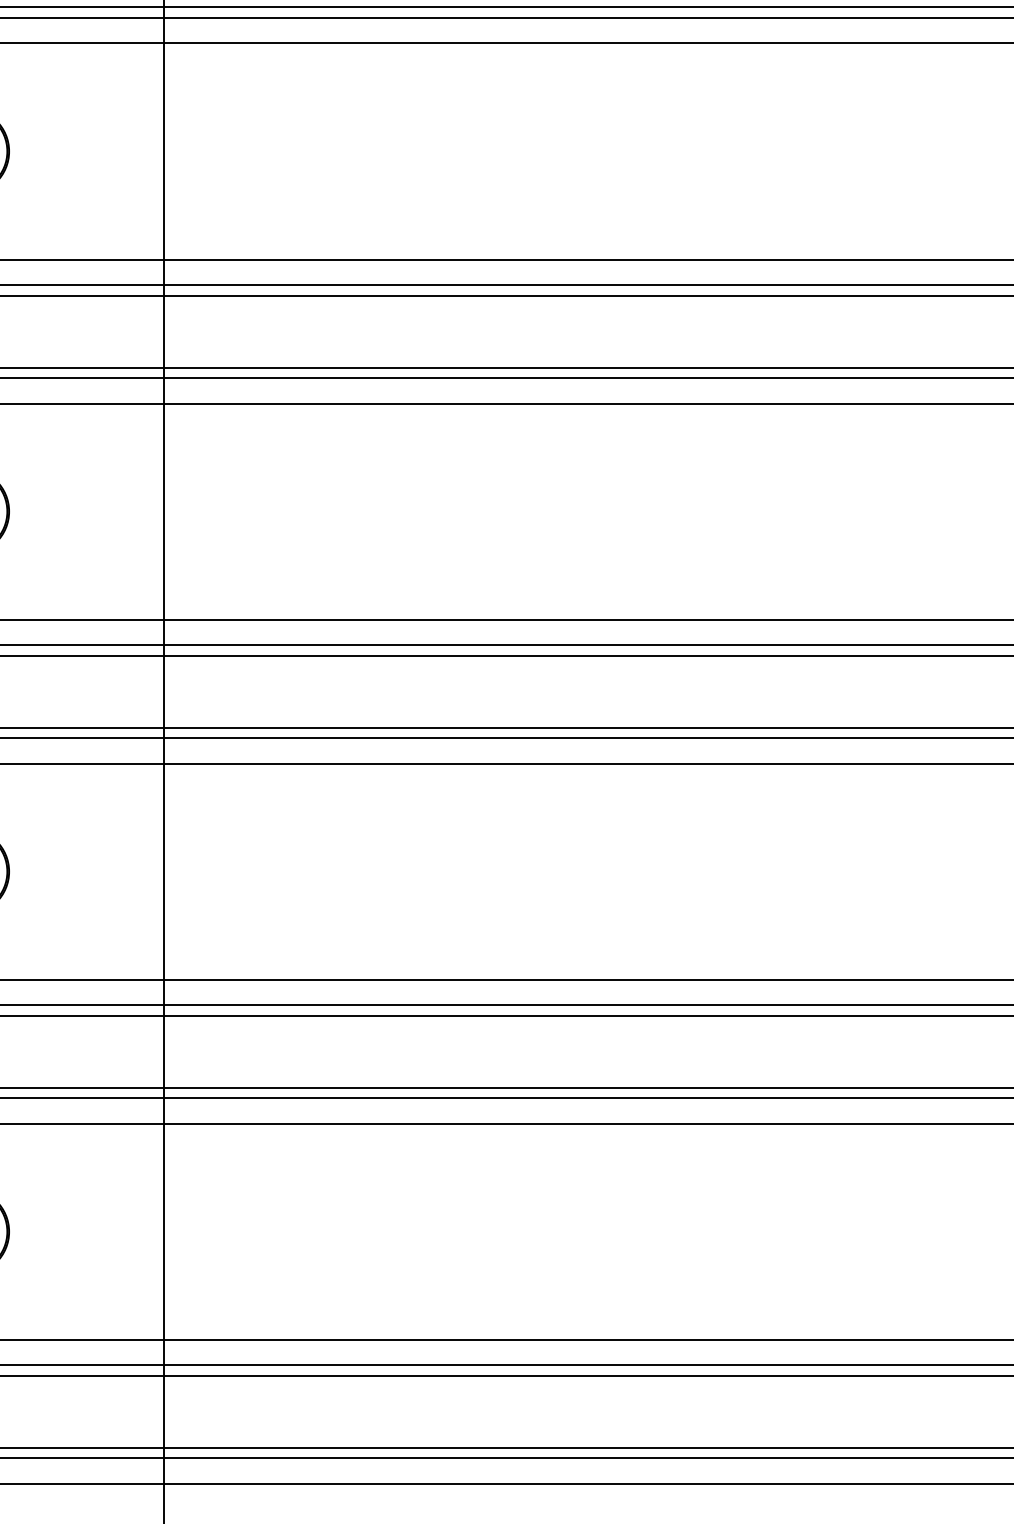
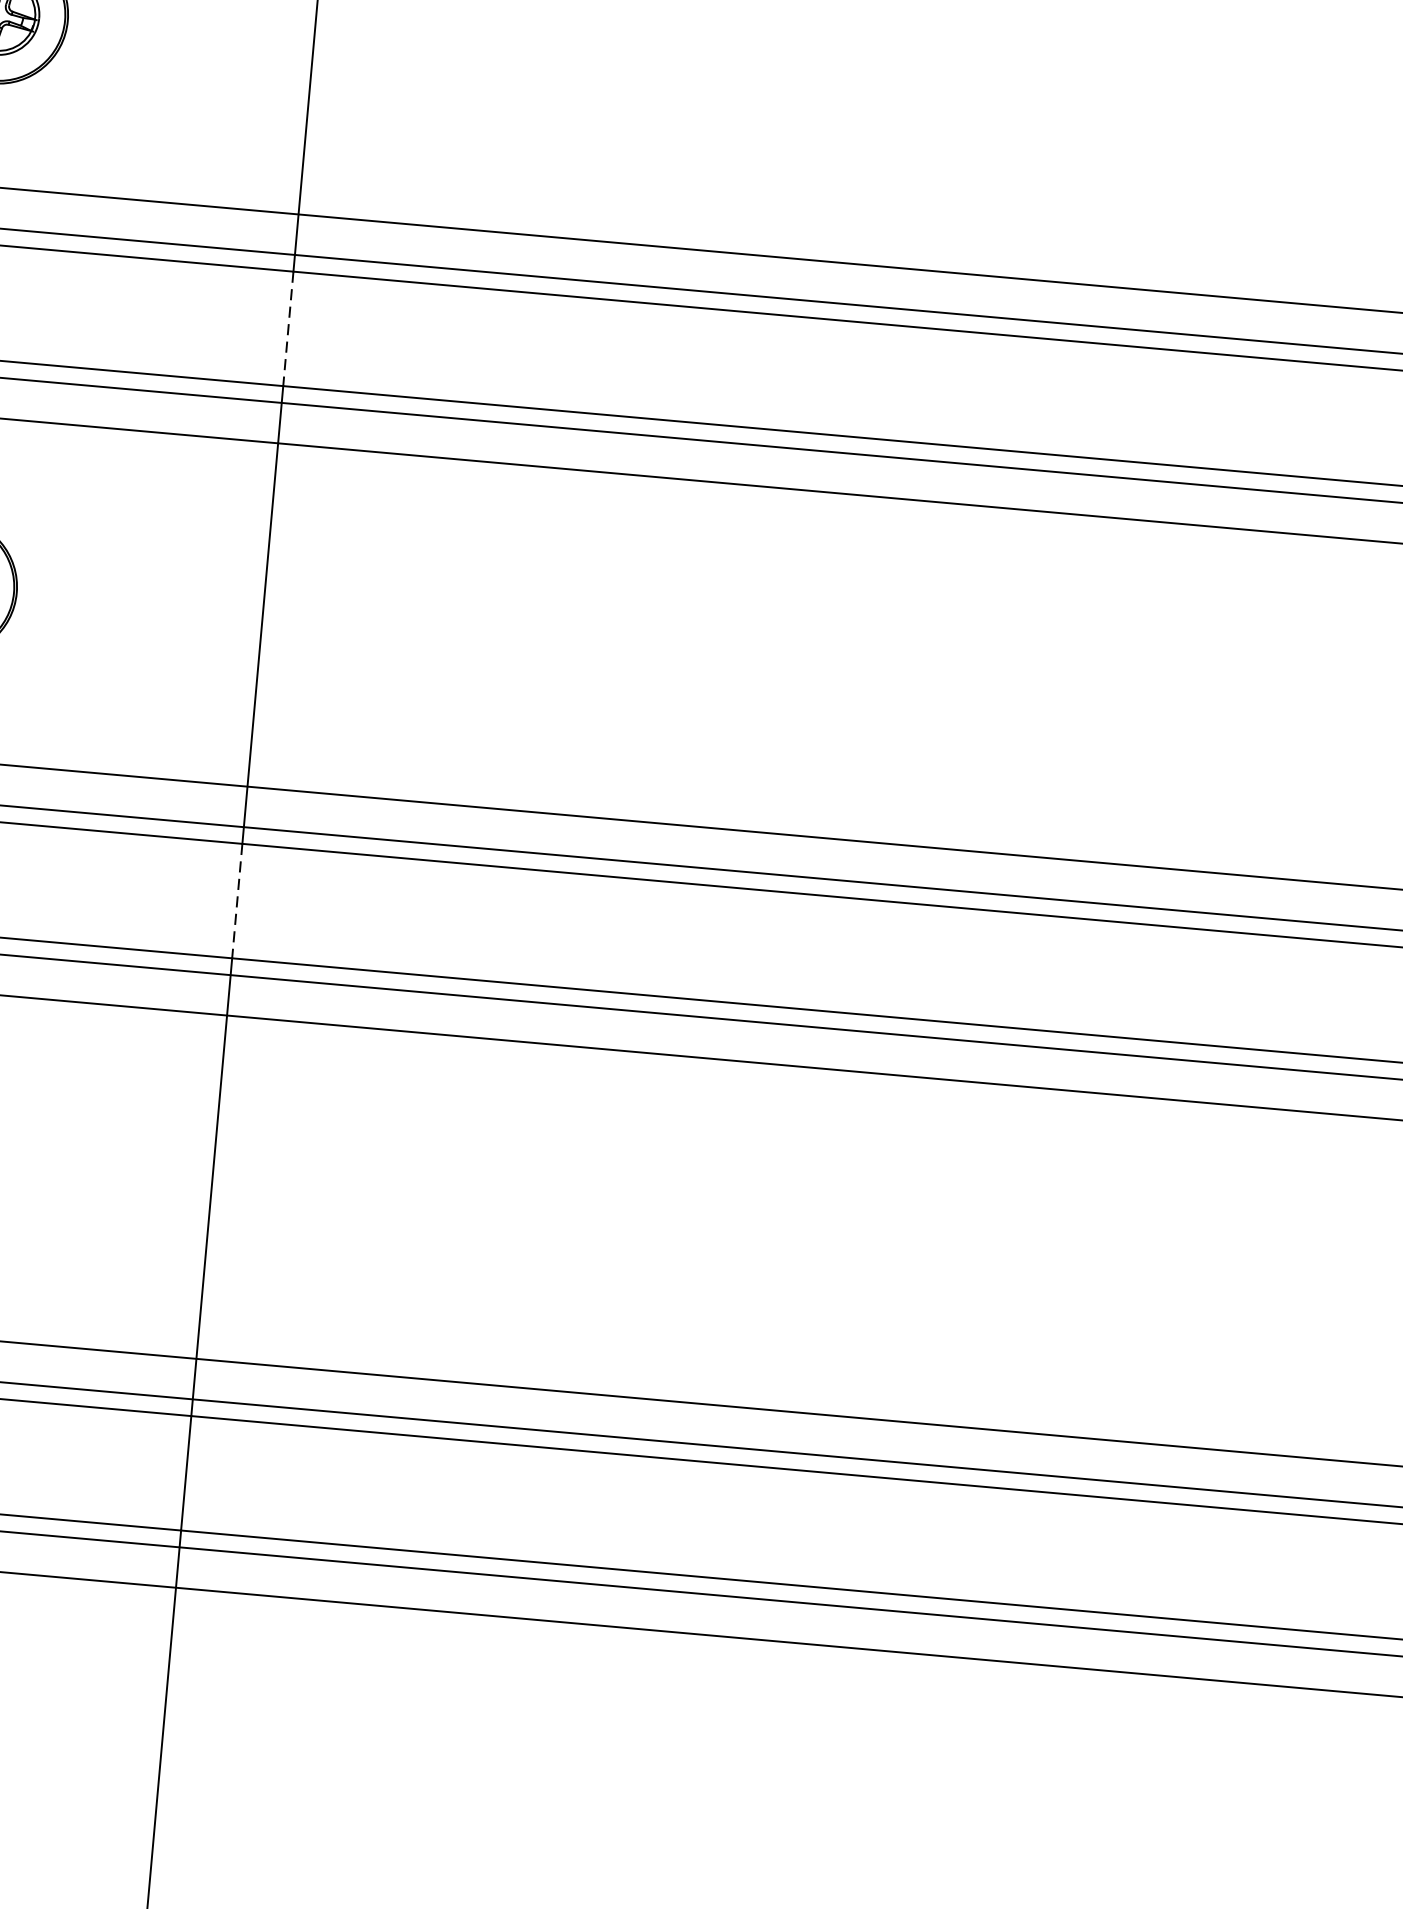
line: (163, 332) -> (287, 330), solid -> dashed
line: (163, 692) -> (236, 902), solid -> dashed

